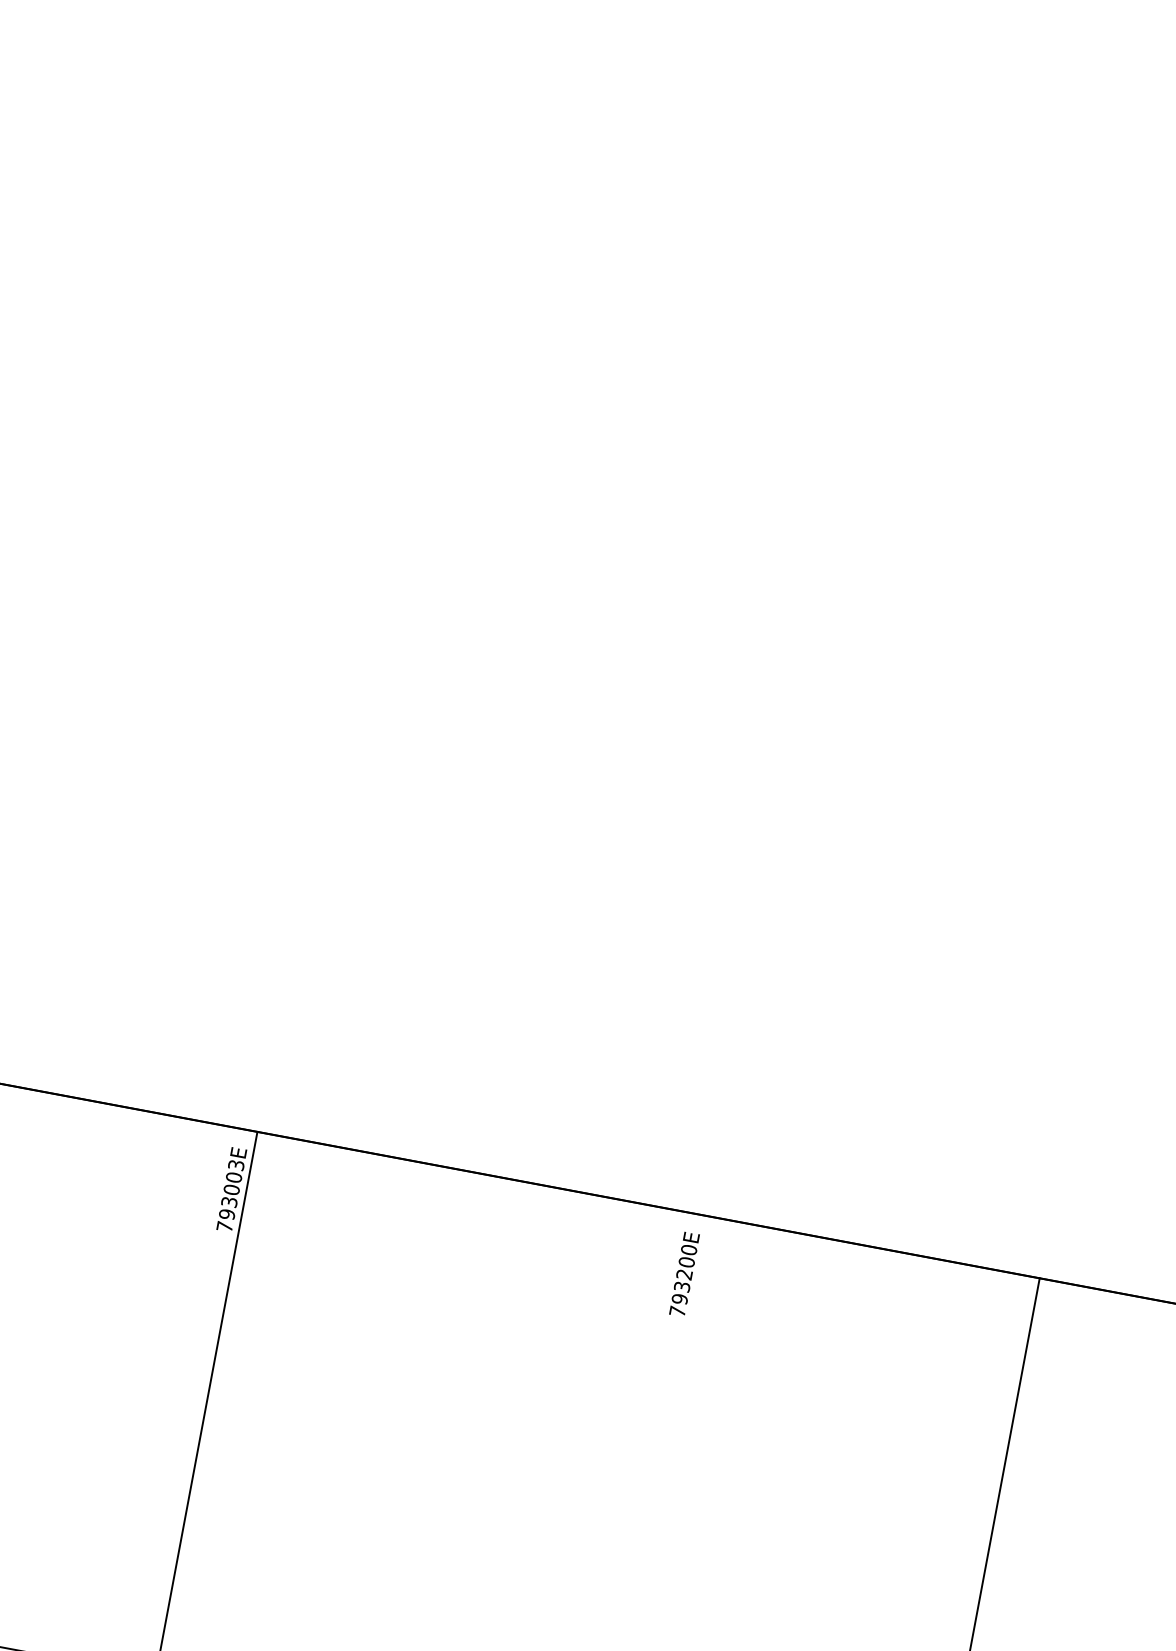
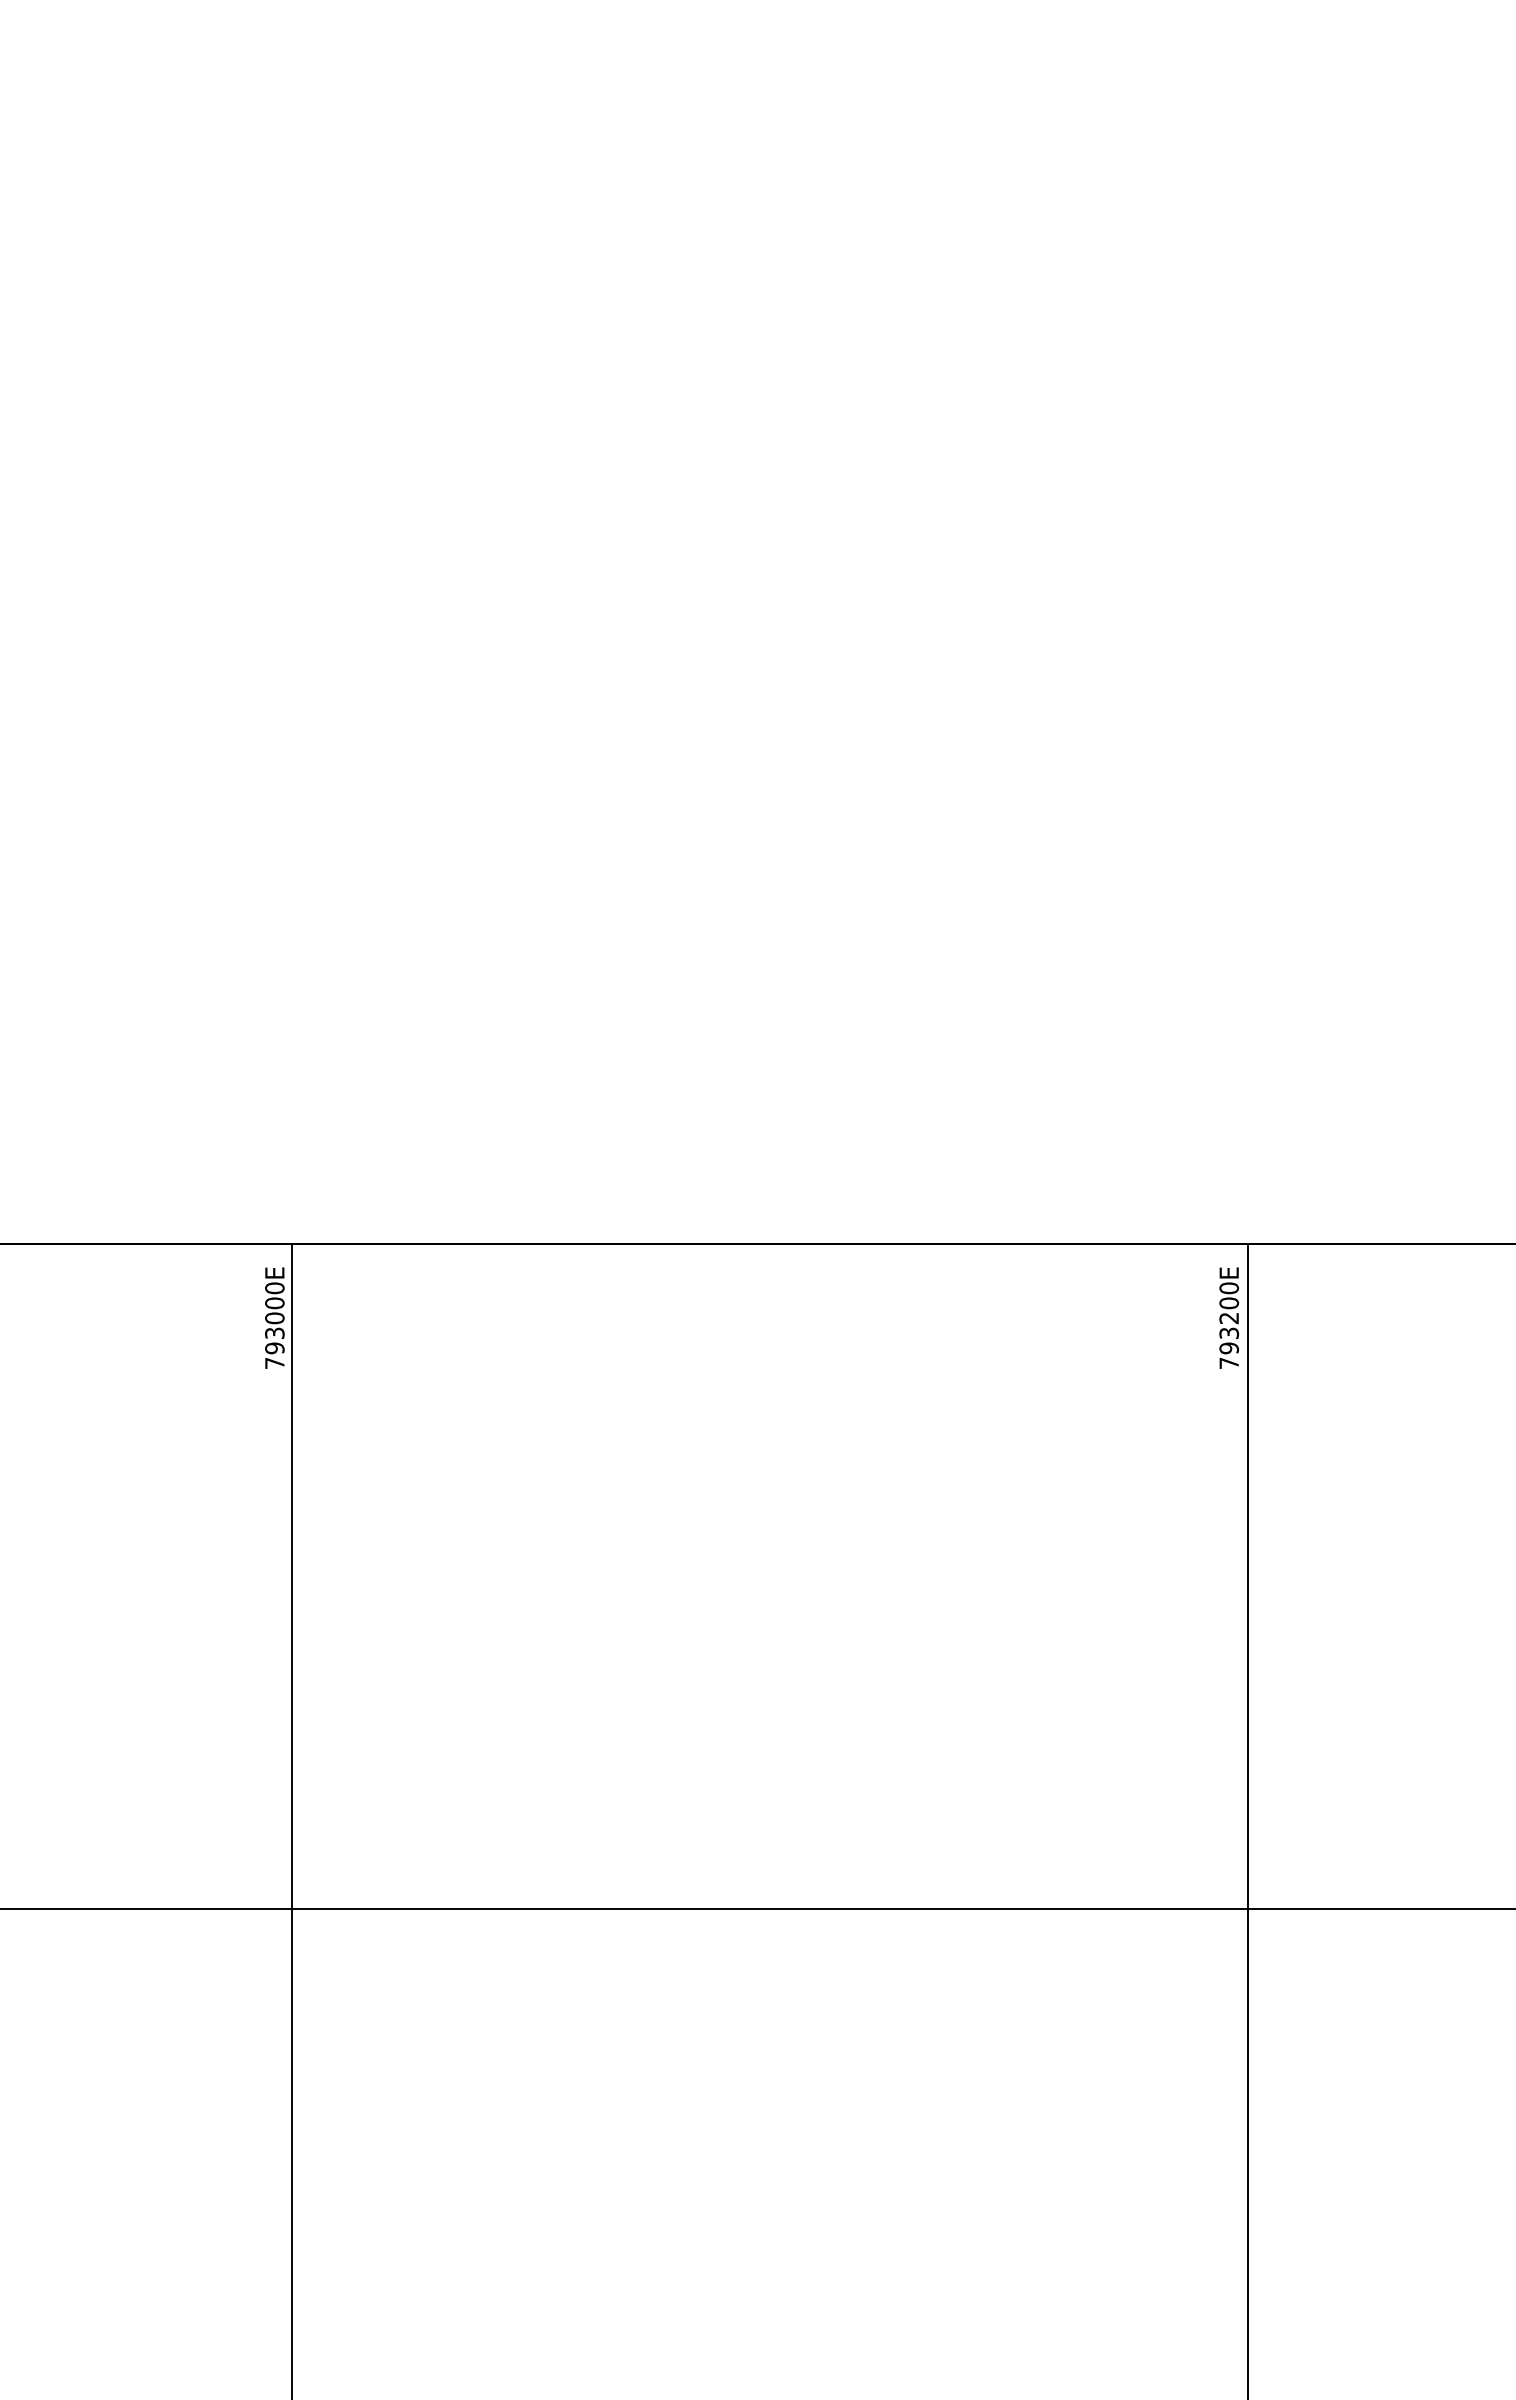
text: (236, 1165) -> (274, 1288), 793003E -> 793000E
text: (684, 1274) -> (1229, 1317), moved

